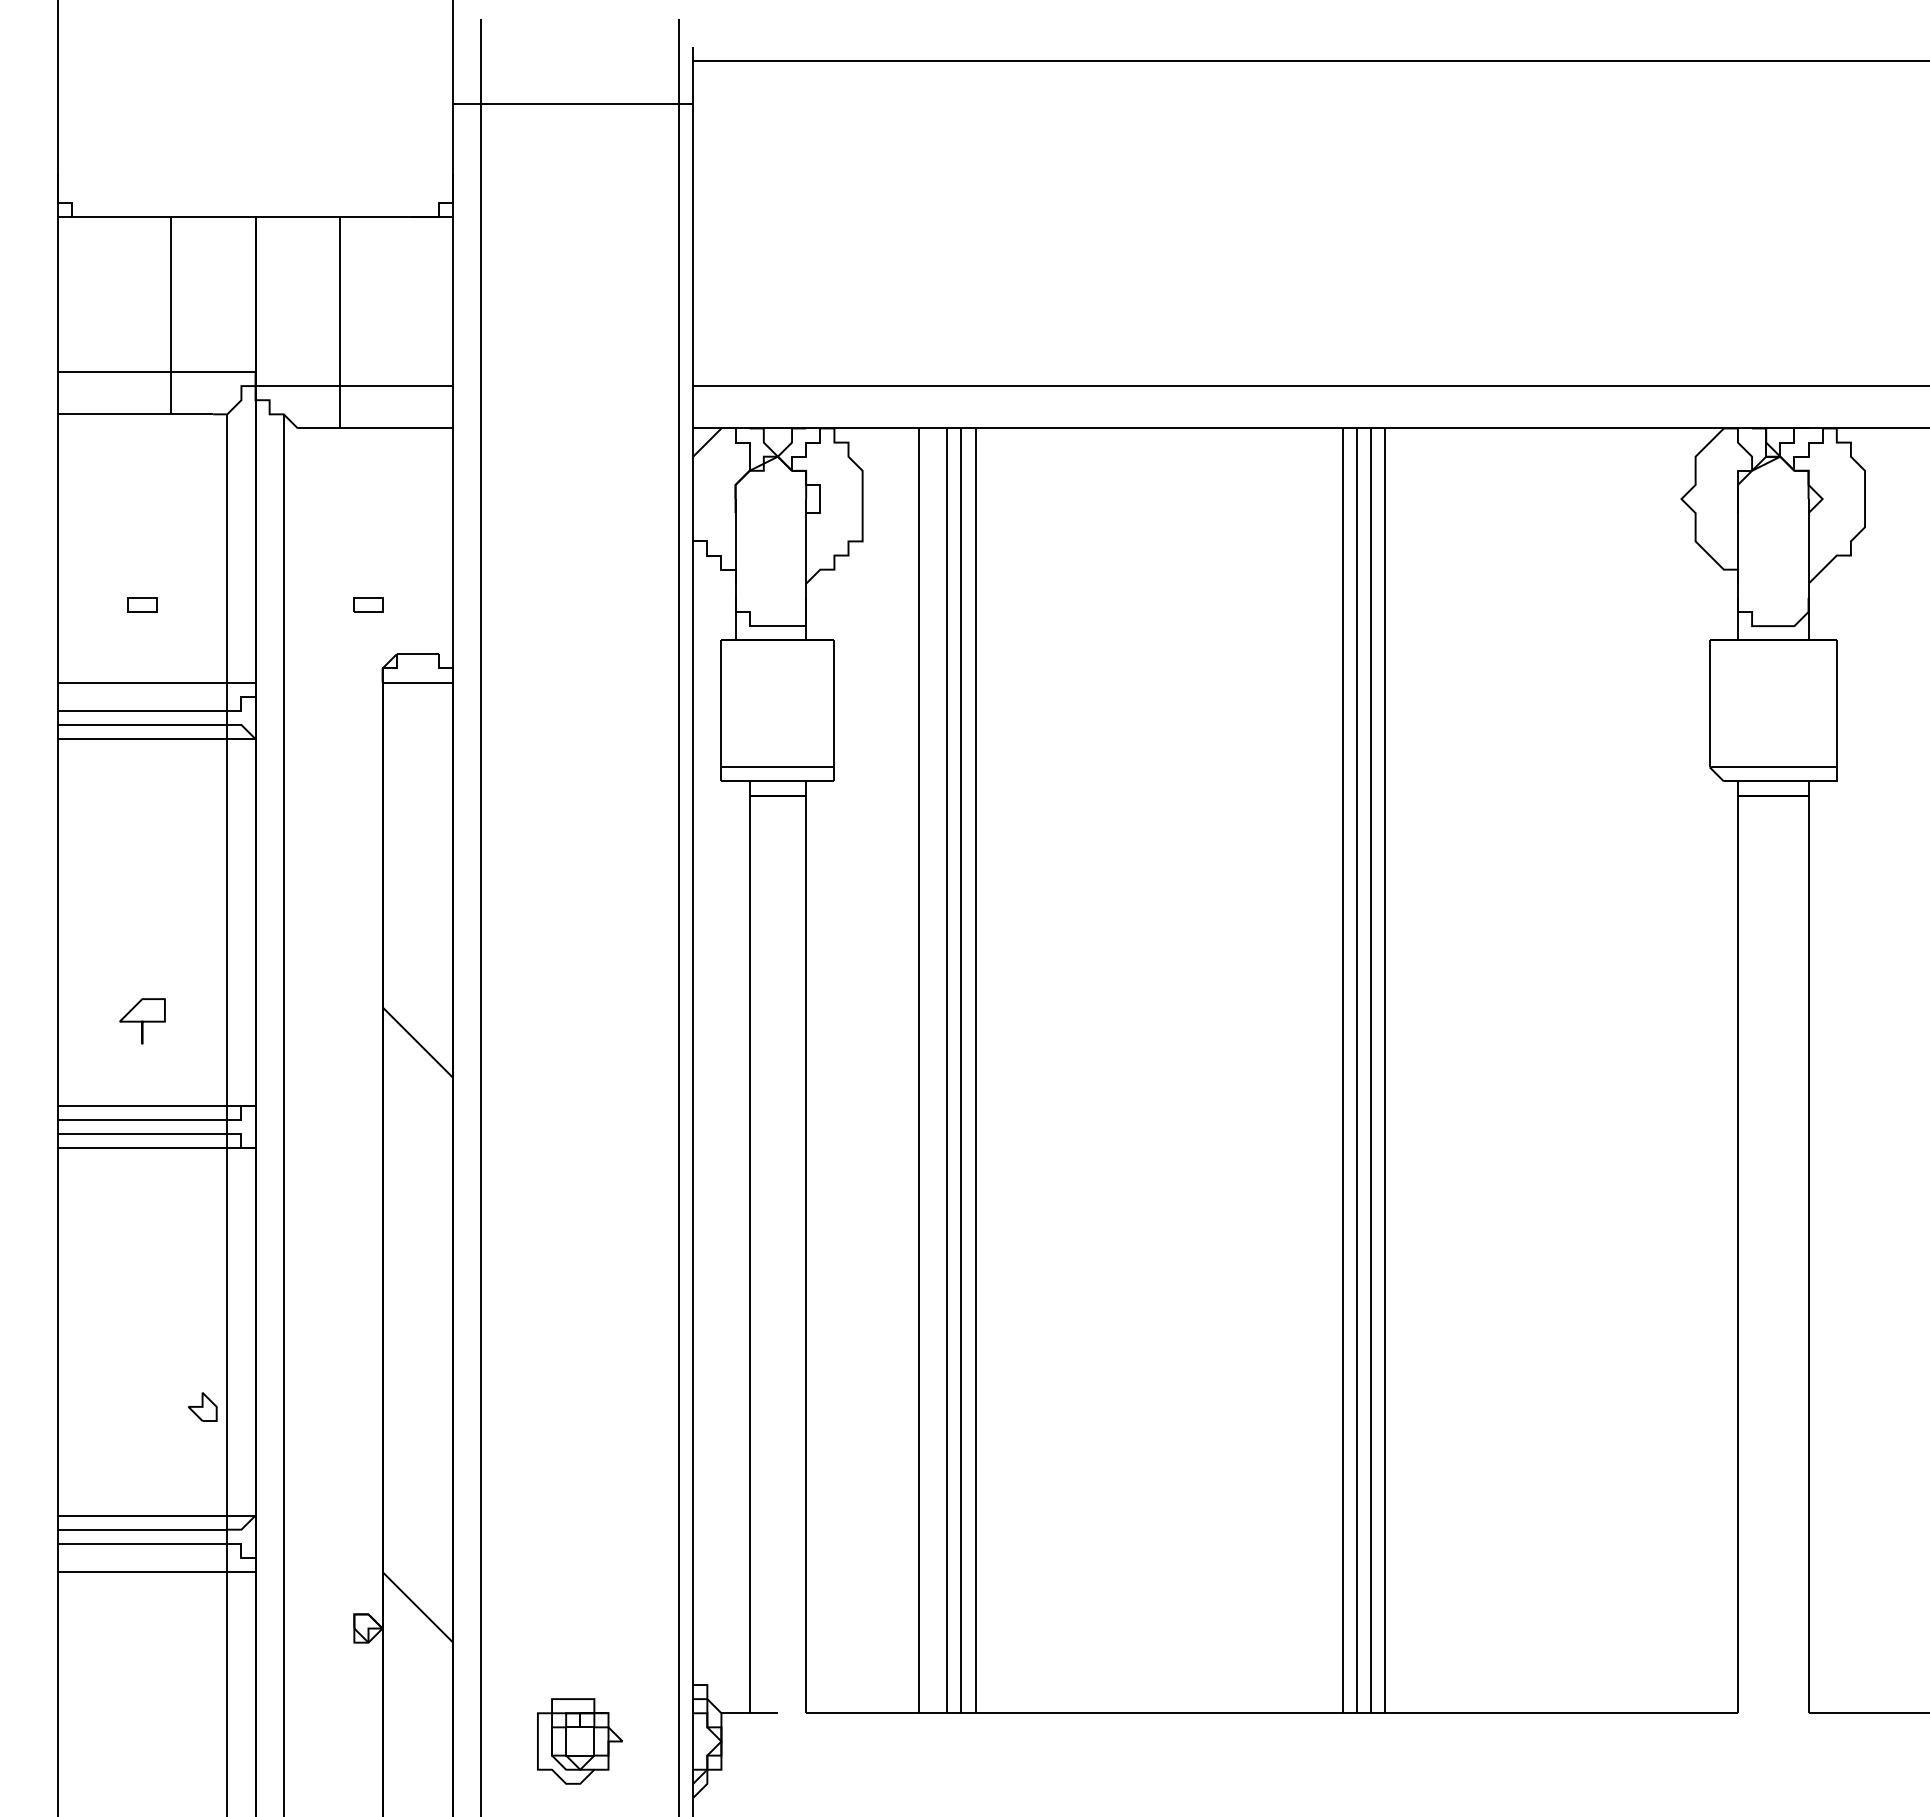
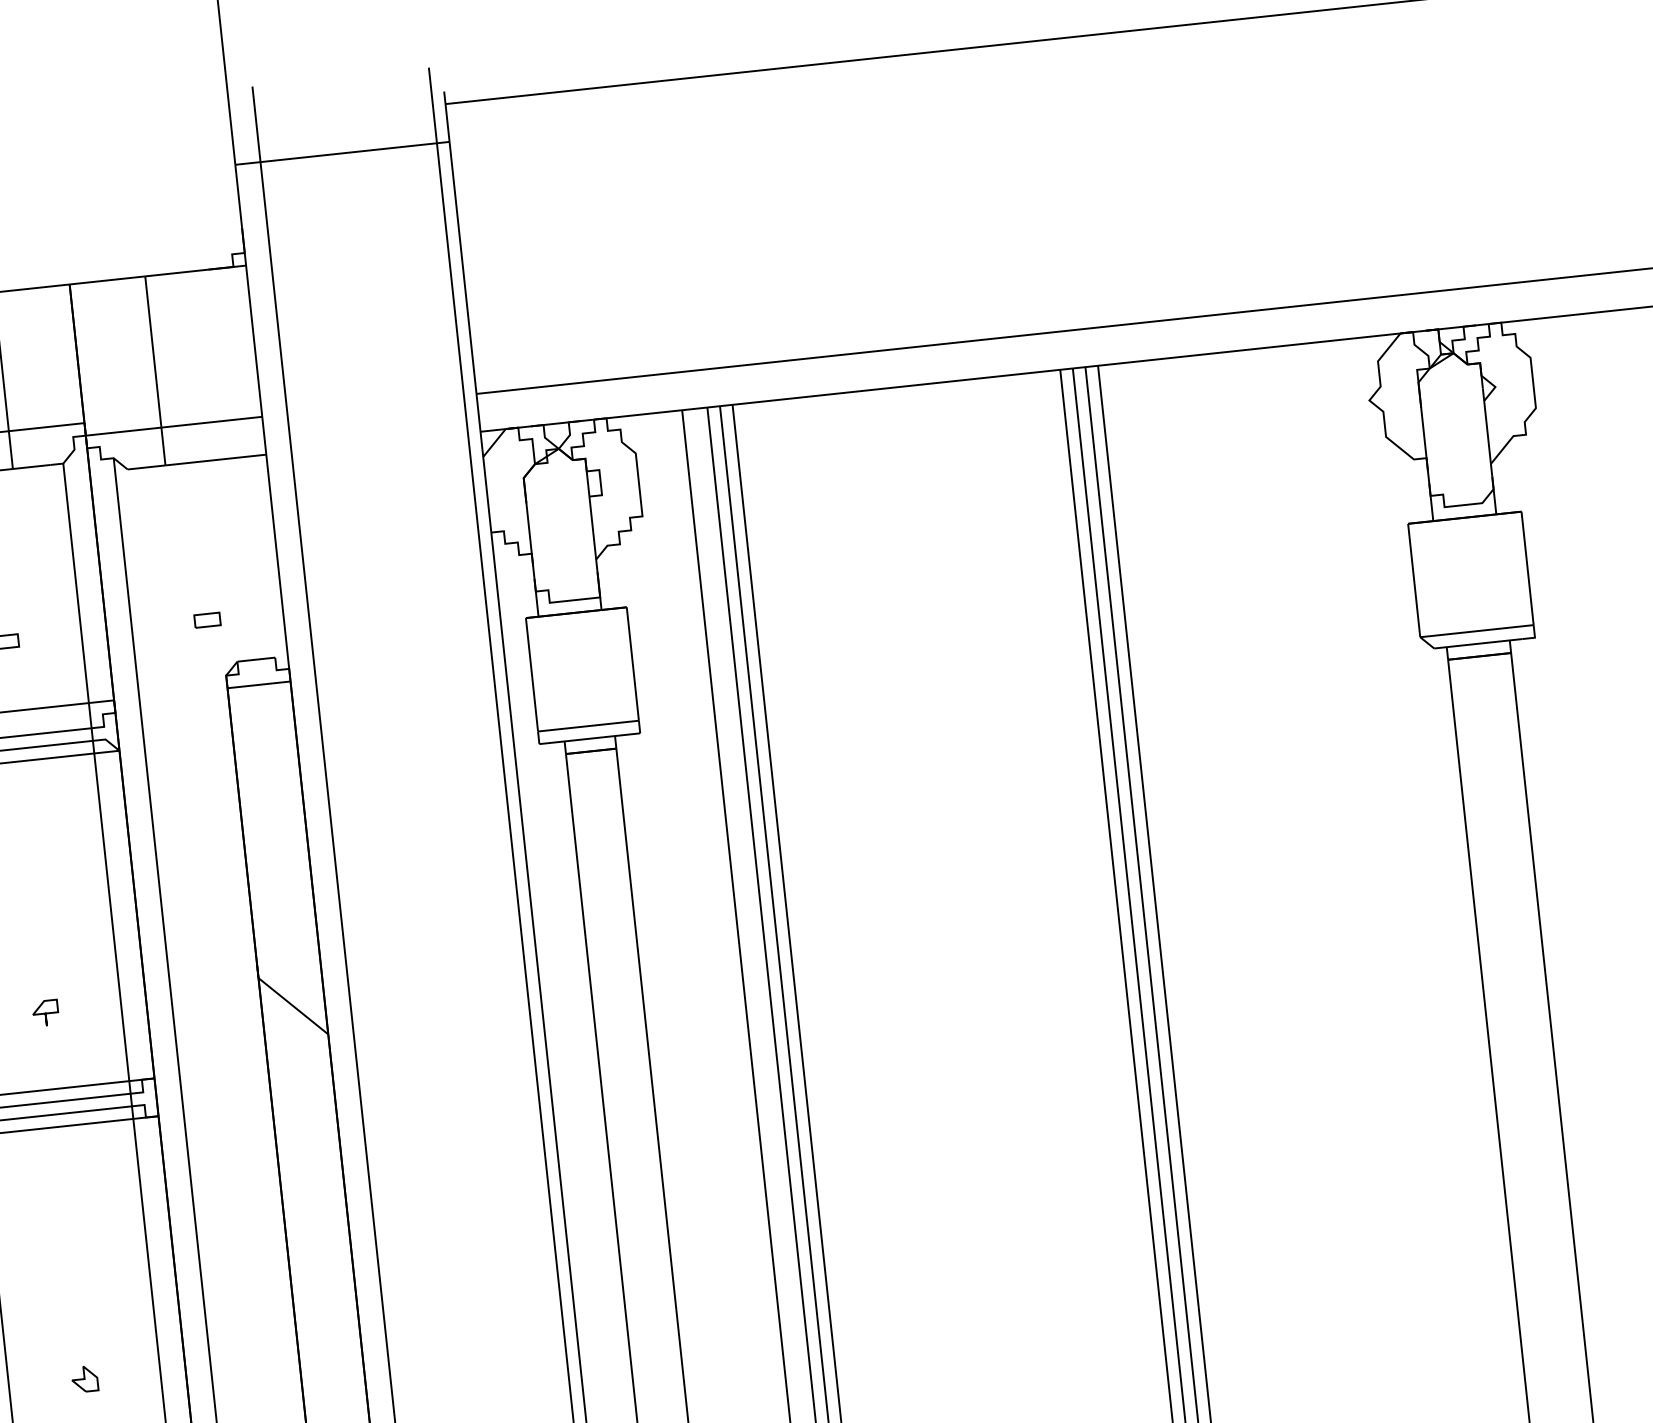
part: (142, 1020) -> (45, 1012), size x0.62
part: (202, 1406) -> (84, 1378), moved

